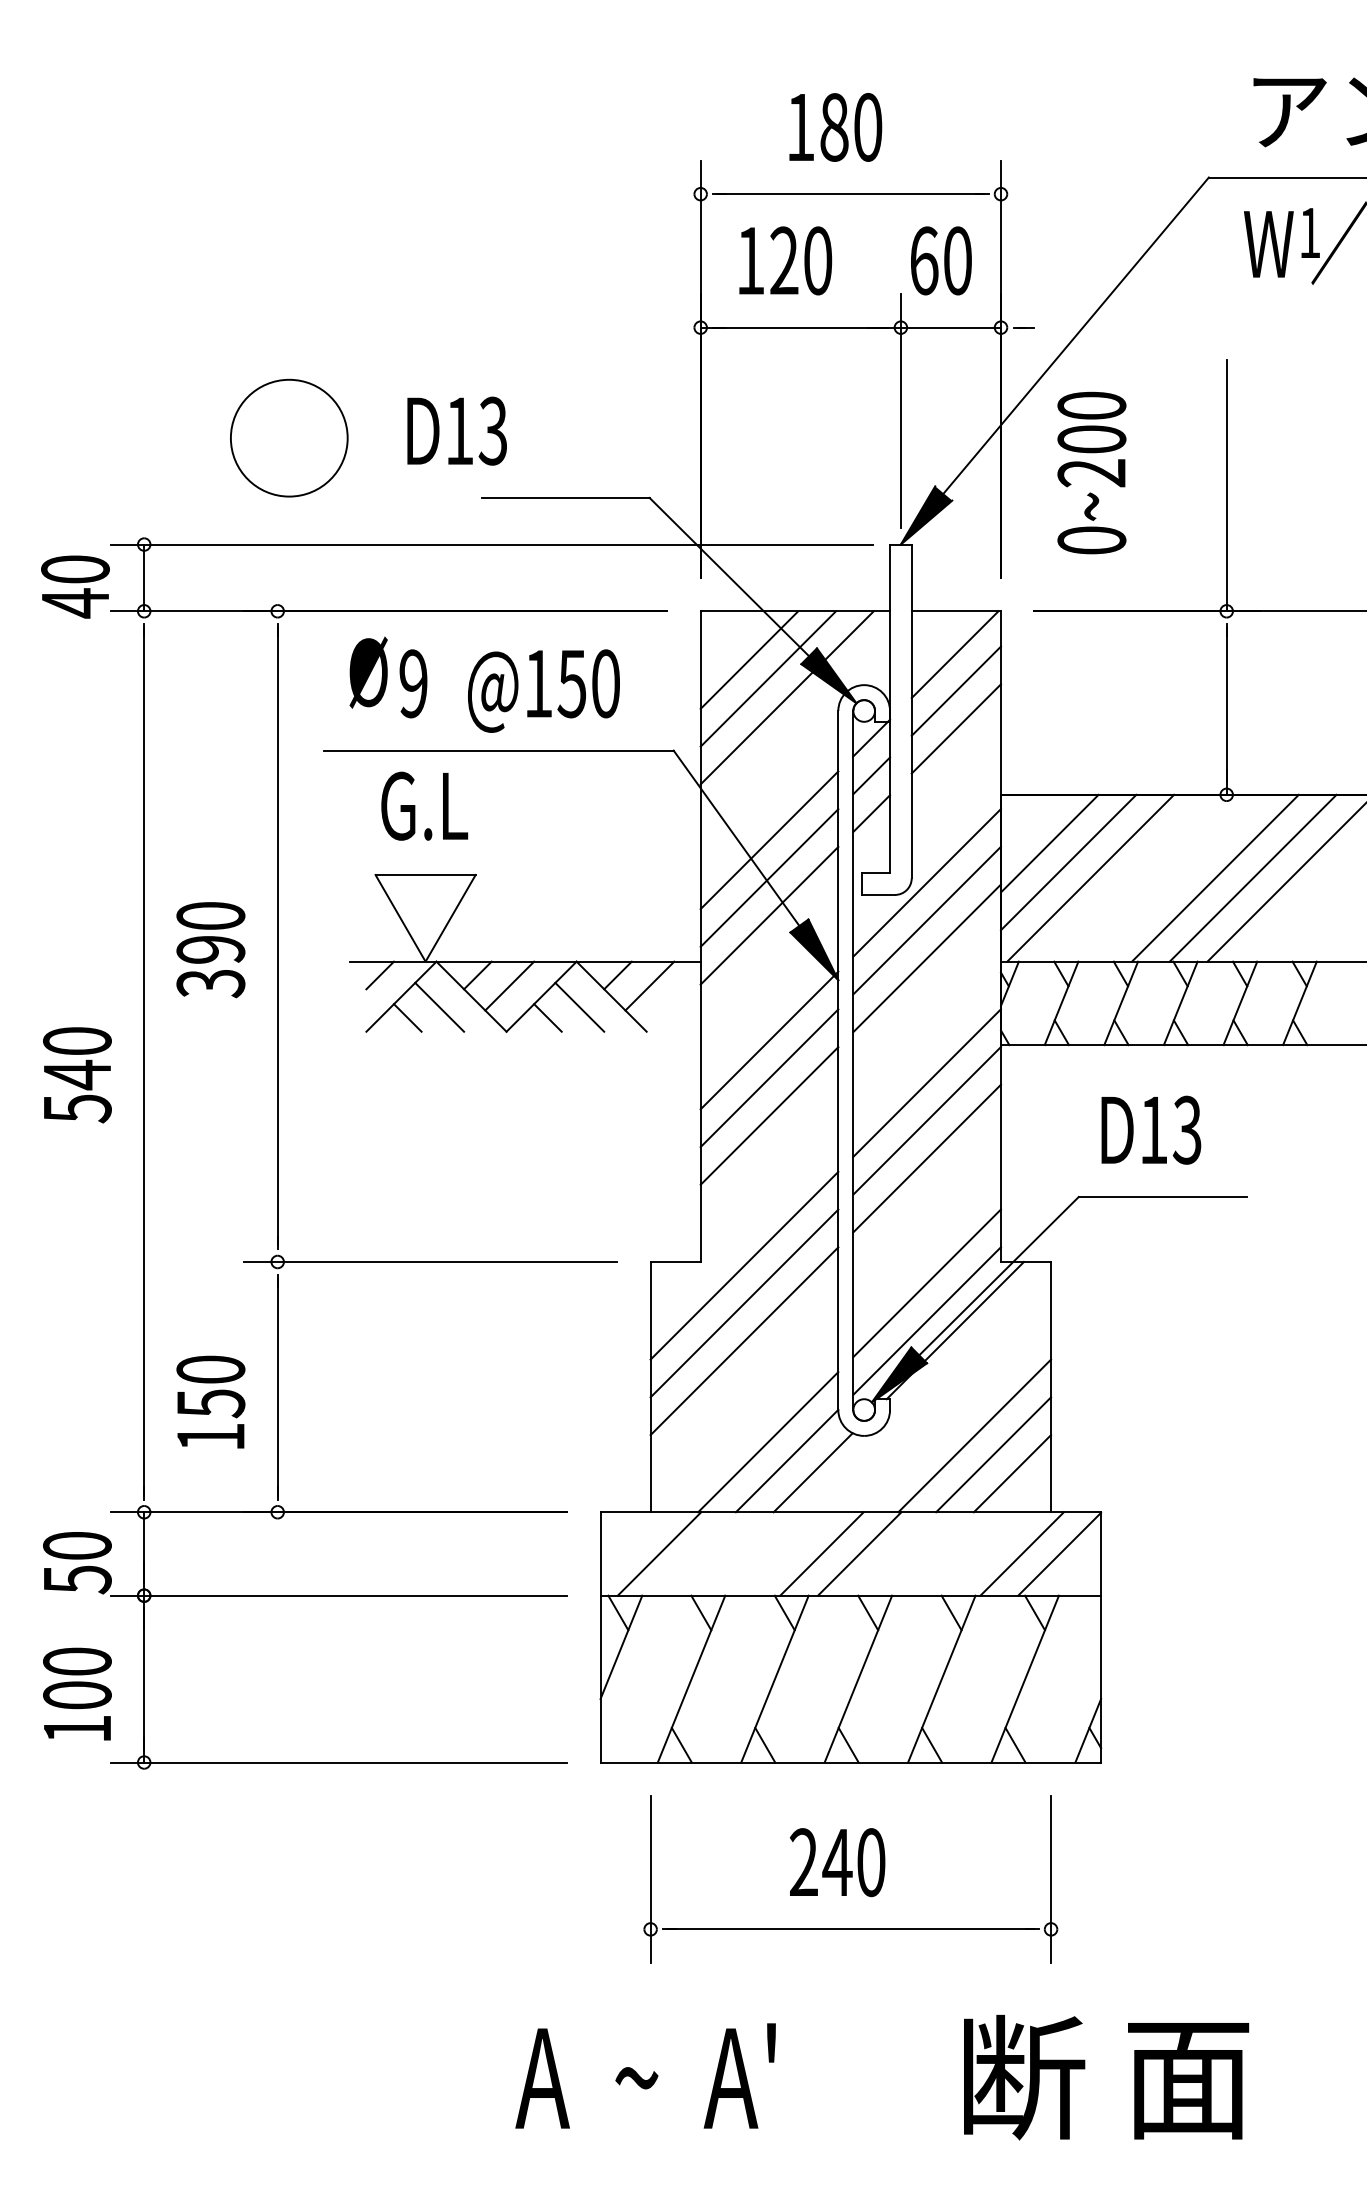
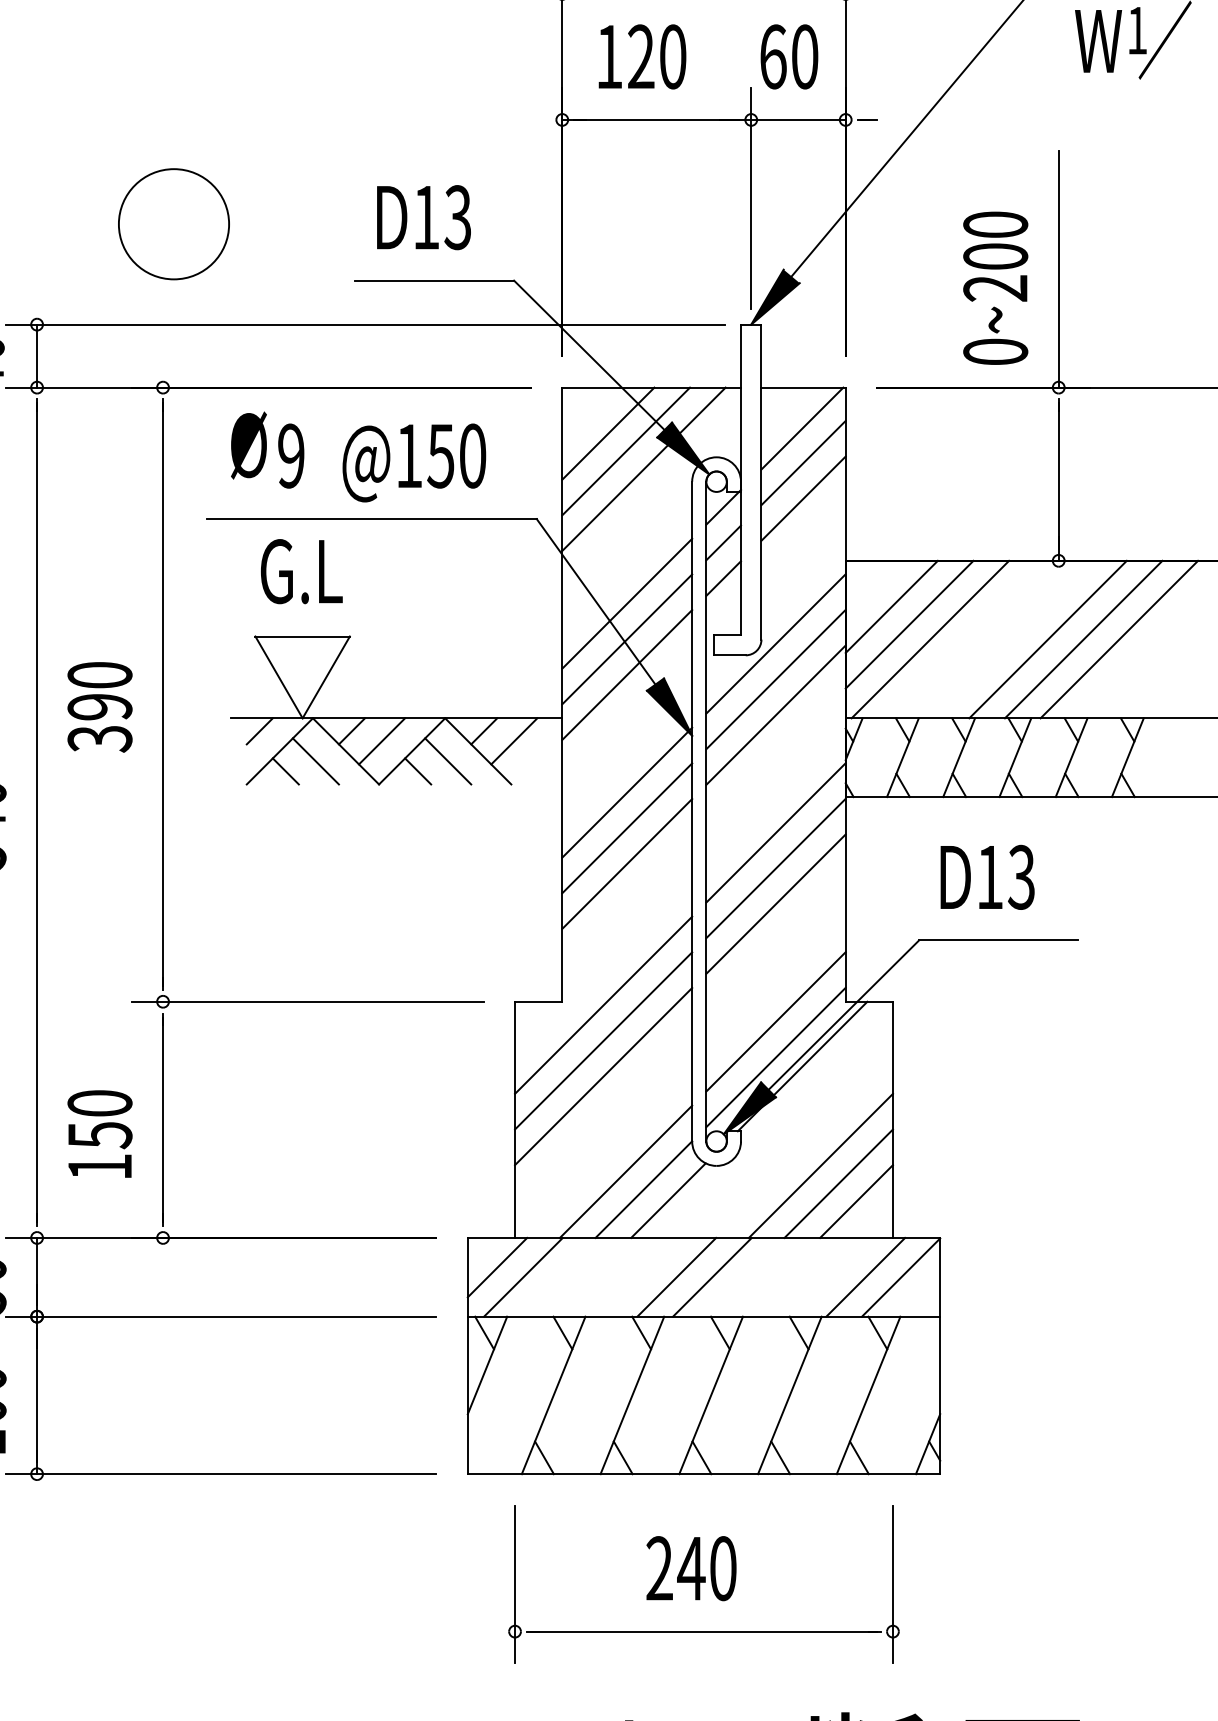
text: (456, 430) -> (423, 216), moved
text: (1091, 472) -> (995, 287), moved
line: (631, 1543) -> (496, 1267), added

